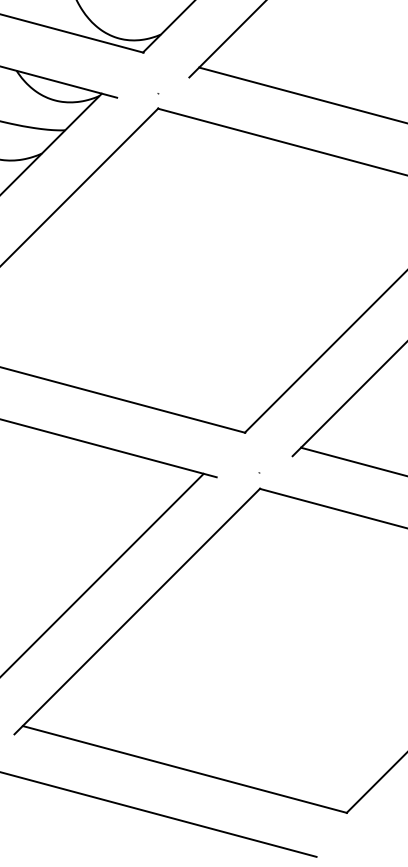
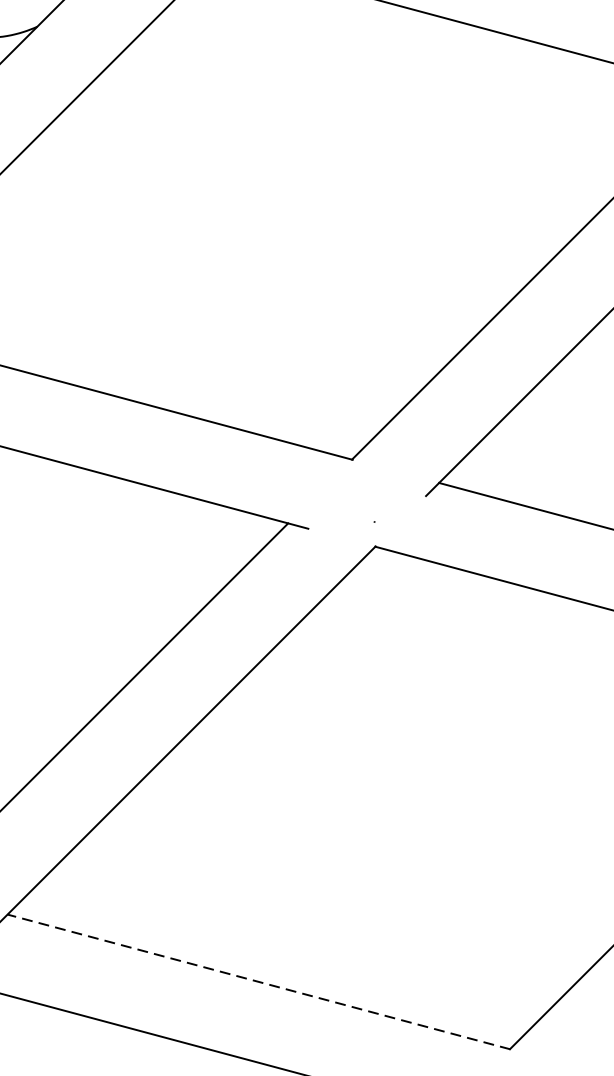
line: (184, 769) -> (258, 981), solid -> dashed

